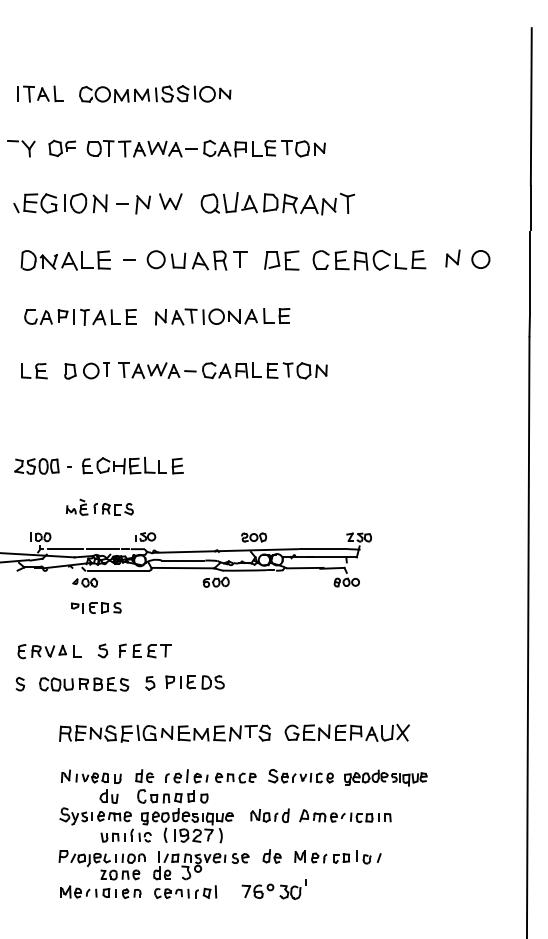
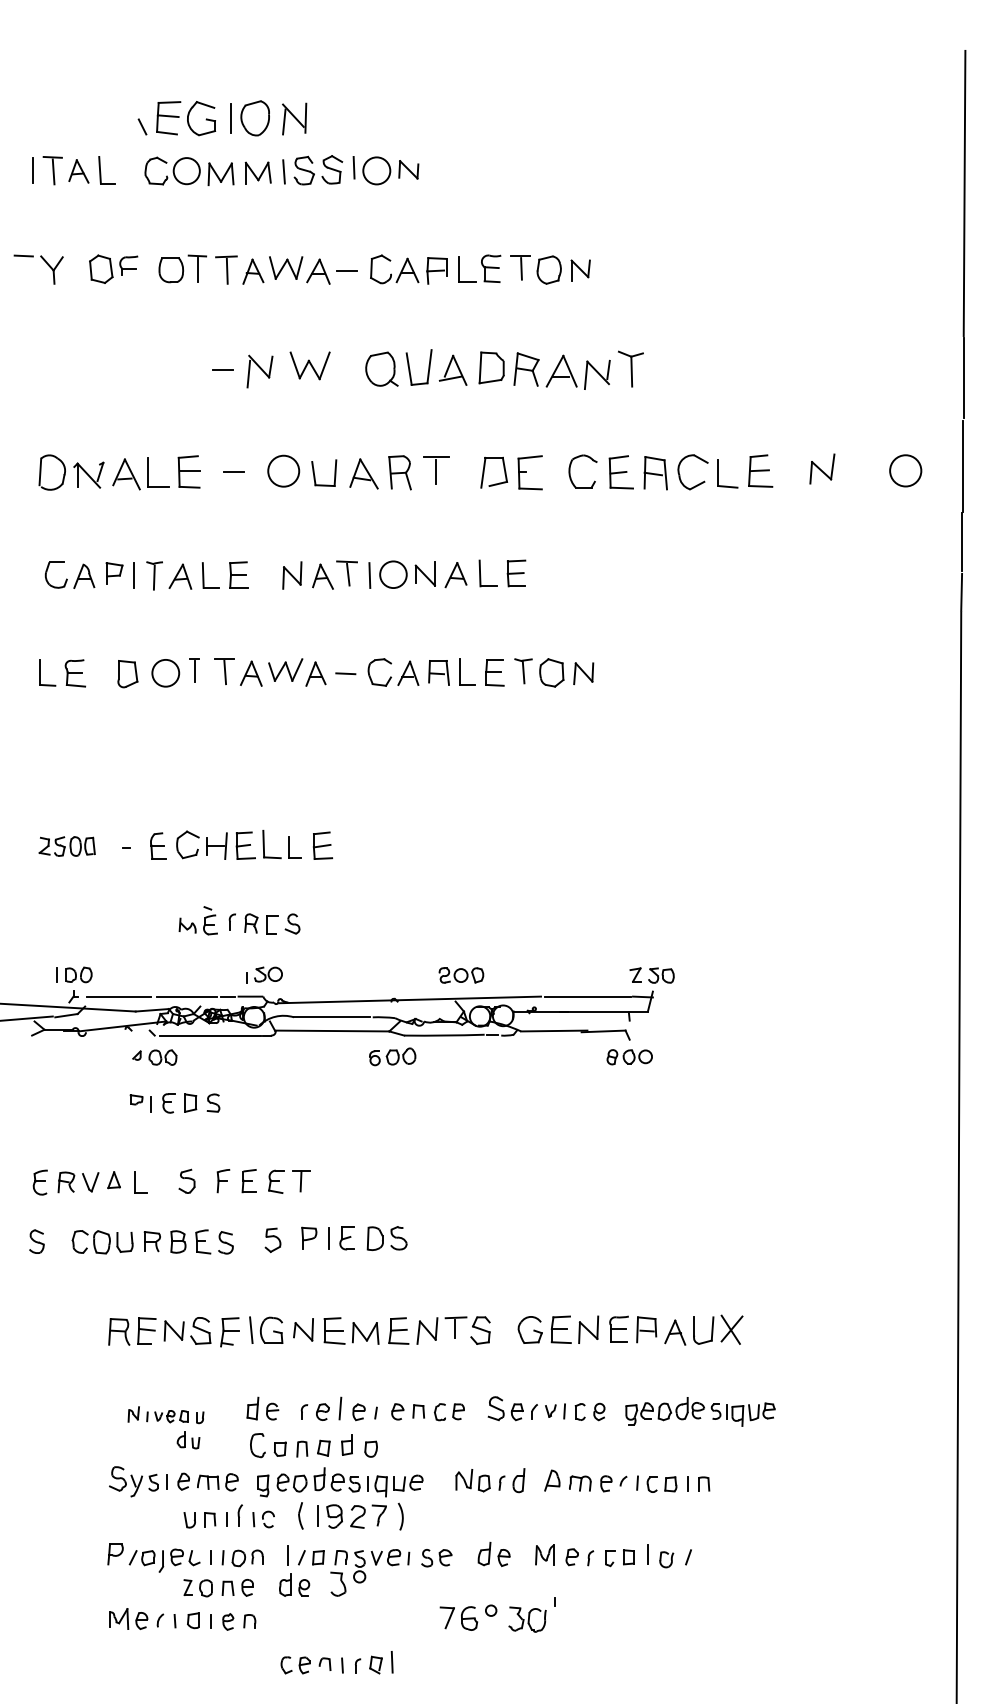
part: (60, 203) -> (222, 118), moved
circle: (480, 259) -> (905, 470), moved
part: (36, 466) -> (66, 846), size x0.7
part: (99, 506) -> (238, 919), moved
part: (91, 786) -> (166, 1427), size x0.7
part: (185, 891) -> (336, 1661), moved

